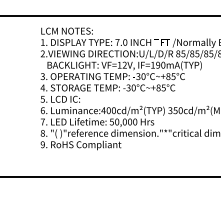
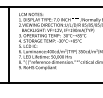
line: (18, 95) -> (8, 44), added

